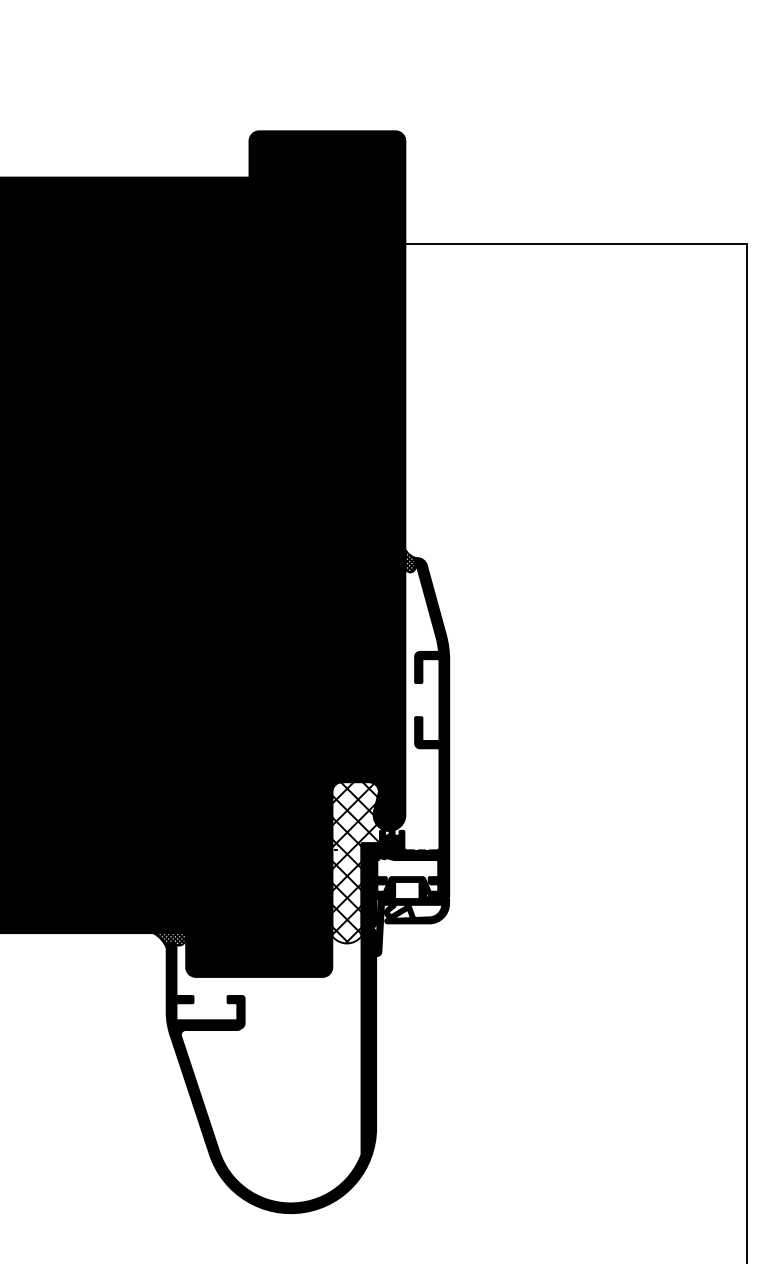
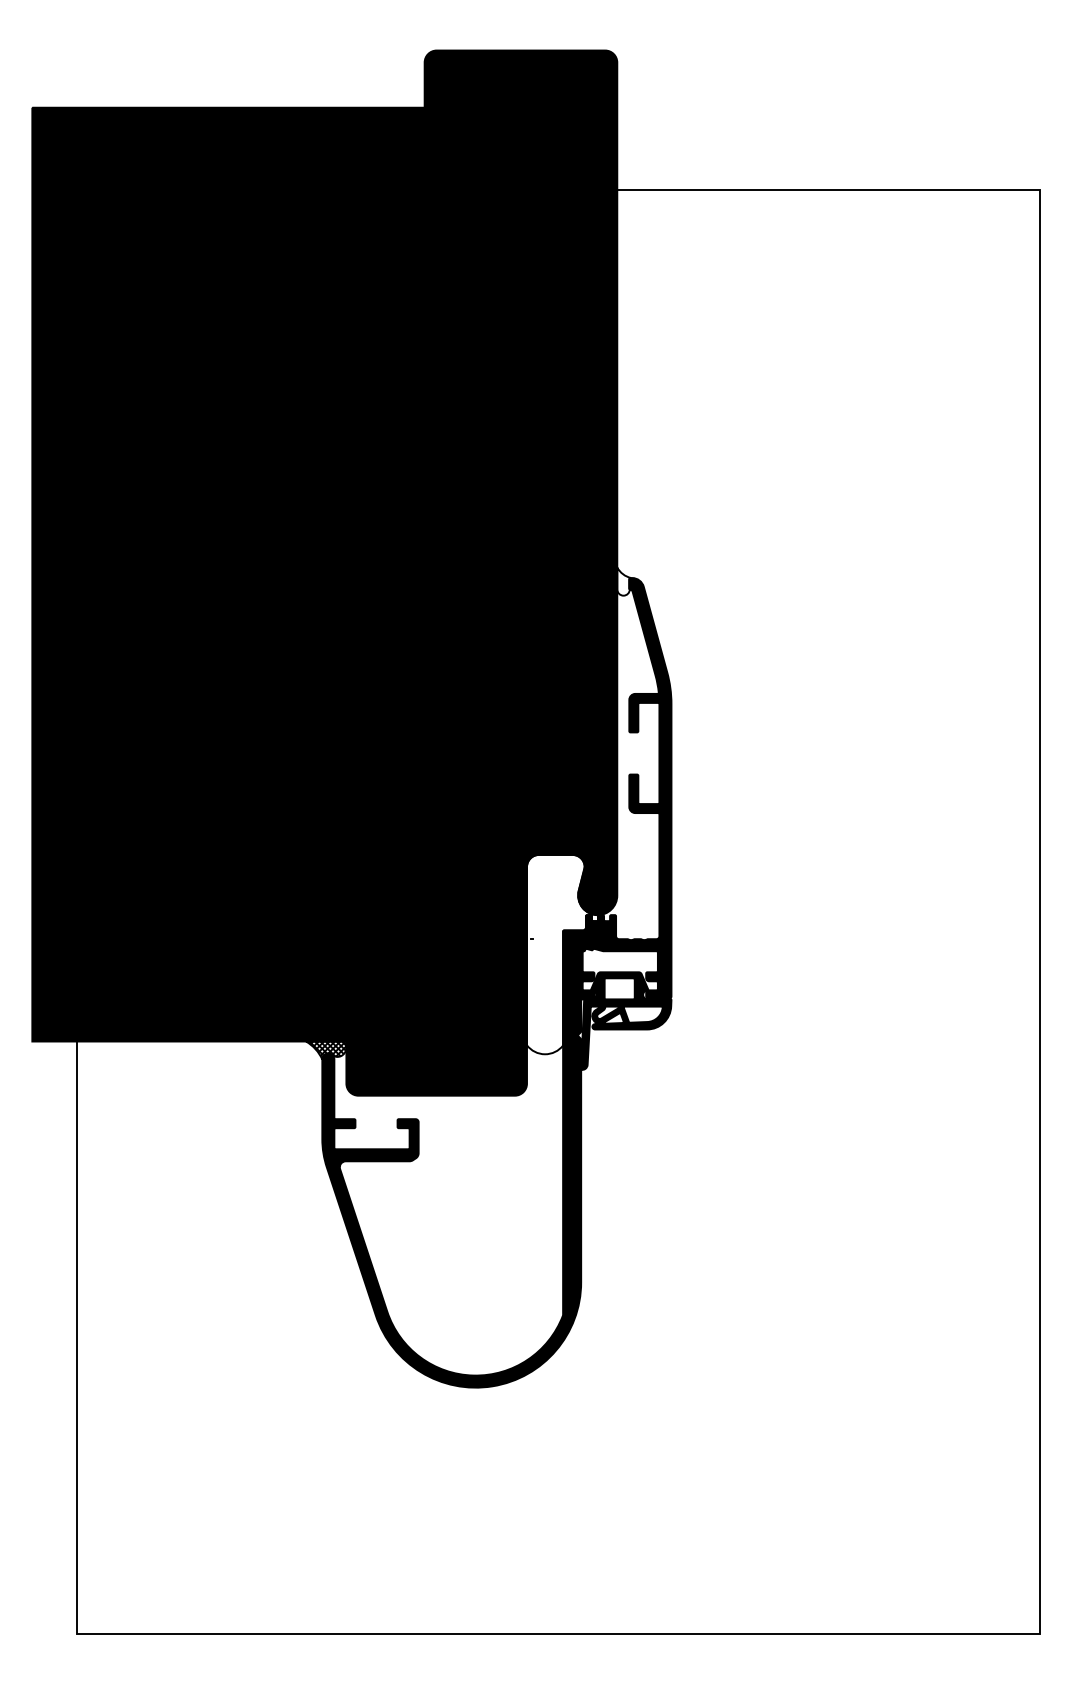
hatch: (410, 560) -> (623, 581), removed
hatch: (361, 862) -> (562, 954), removed

